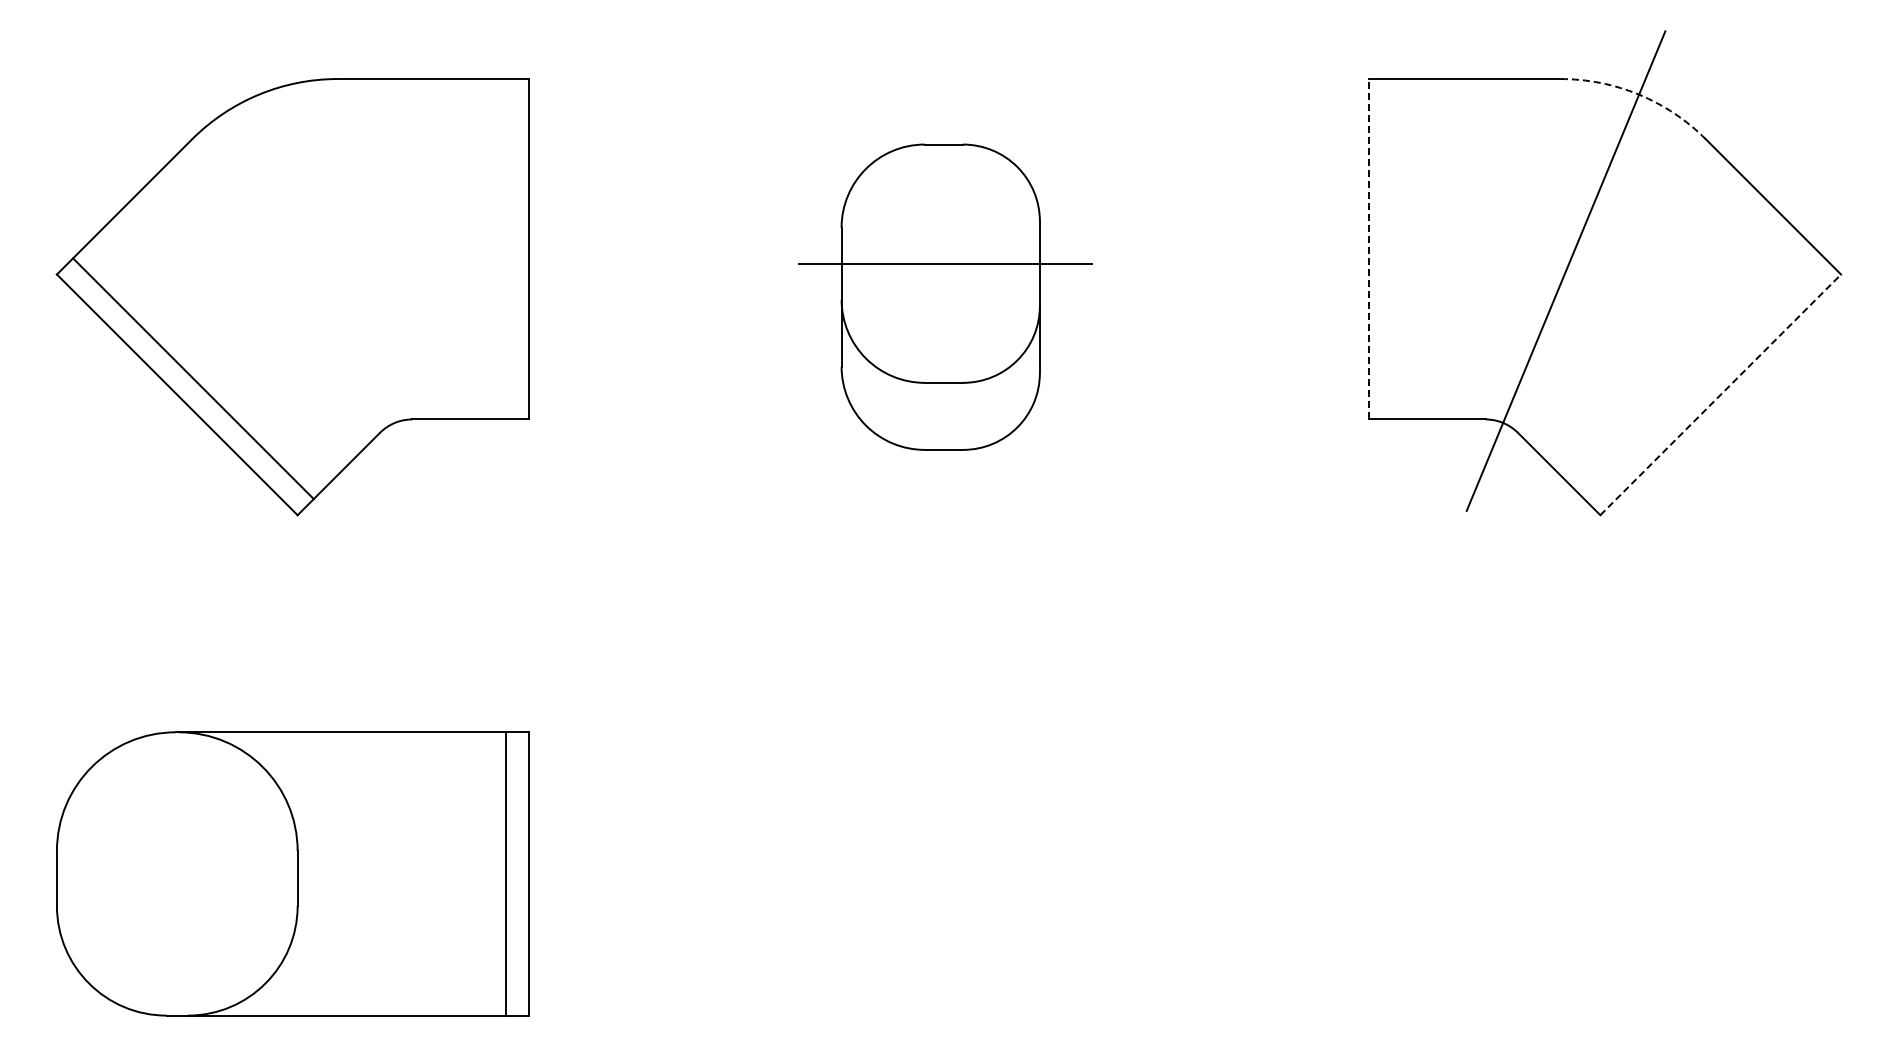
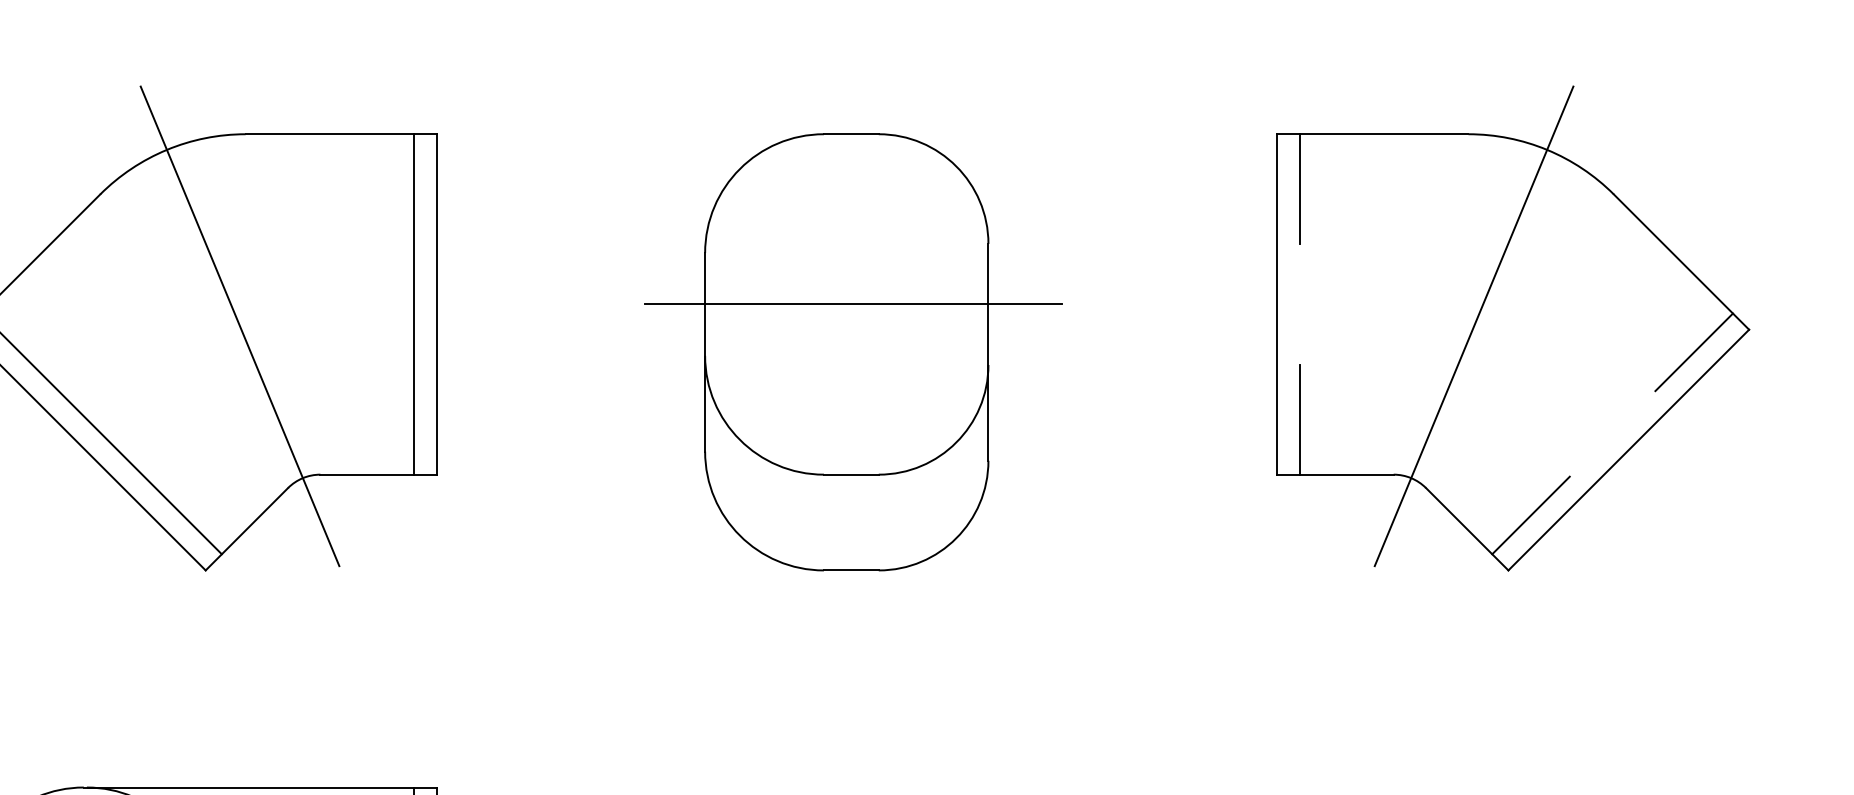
arc: (1639, 94) -> (1547, 149), dashed -> solid
line: (1392, 133) -> (1300, 188), added
line: (1369, 248) -> (1277, 303), dashed -> solid
line: (506, 249) -> (414, 304), added
line: (331, 270) -> (239, 325), added
line: (1785, 296) -> (1693, 351), added
part: (945, 297) -> (853, 352), size x1.43
line: (1392, 364) -> (1300, 419), added
line: (1721, 394) -> (1629, 449), dashed -> solid
line: (1622, 460) -> (1530, 515), added

